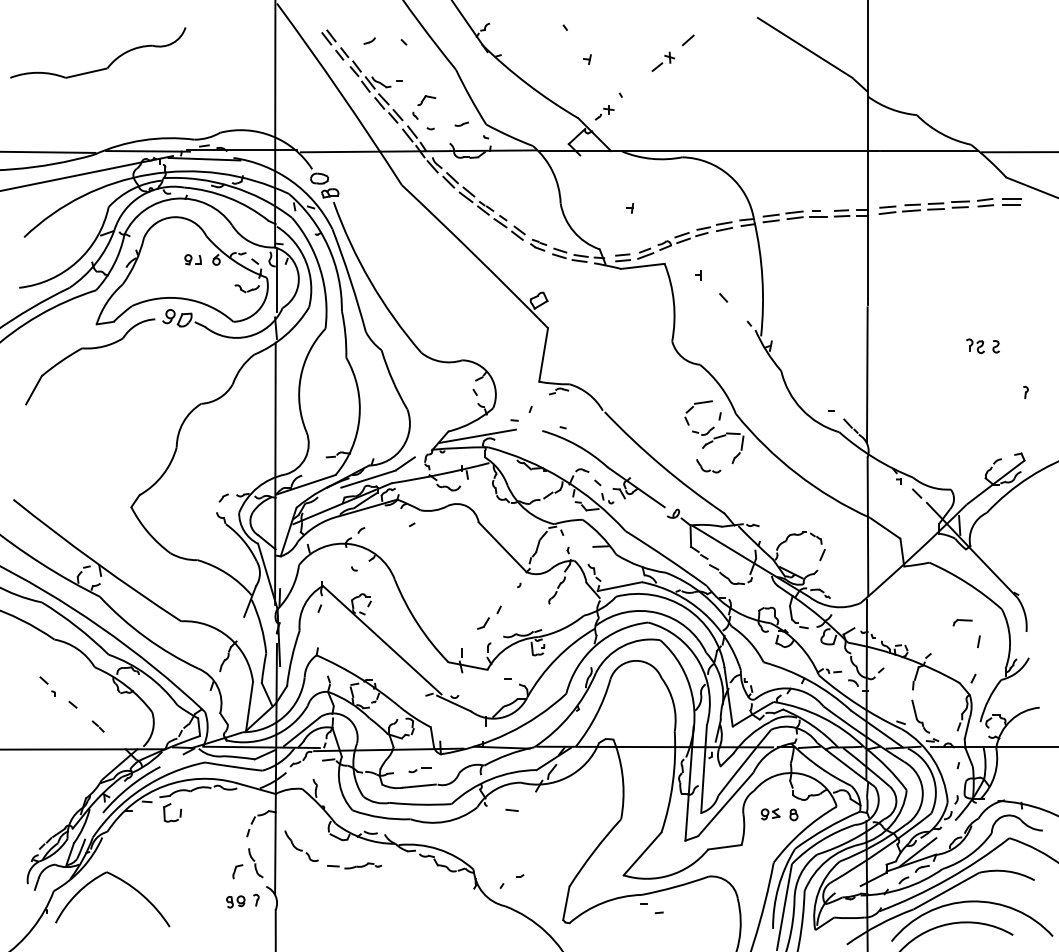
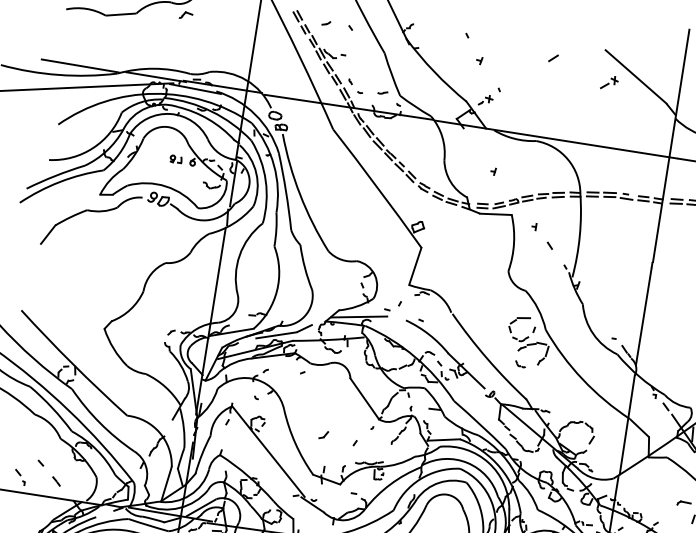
part: (662, 61) -> (609, 82), moved
part: (426, 100) -> (185, 15), moved
part: (708, 466) -> (520, 364), size x0.6
part: (483, 623) -> (323, 434), moved
part: (47, 686) -> (20, 477), moved

